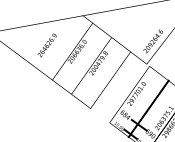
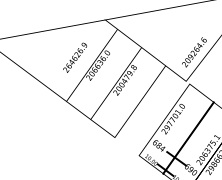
text: (46, 45) -> (74, 57), moved

